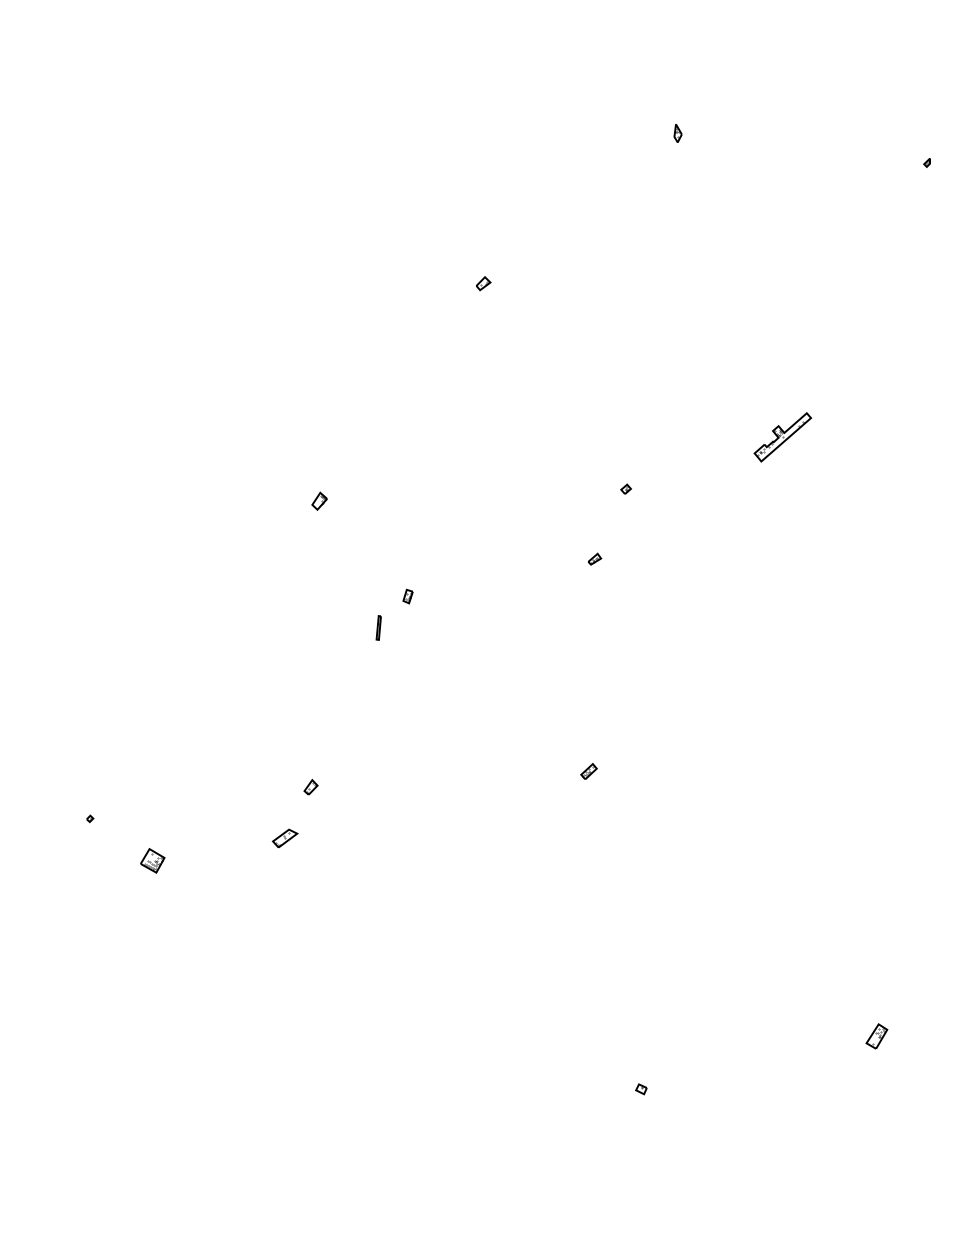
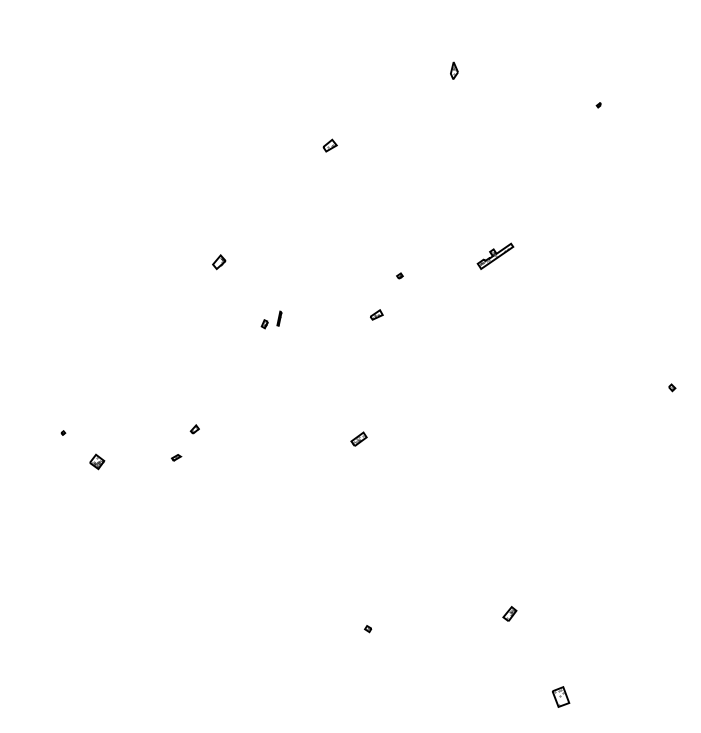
part: (677, 132) -> (454, 70), size x1.6
part: (483, 283) -> (330, 145), size x1.6
part: (319, 501) -> (219, 262), size x1.4
part: (594, 558) -> (376, 314), size x1.6
part: (378, 627) -> (279, 318), moved
part: (587, 770) -> (358, 438), size x1.6
part: (285, 837) -> (176, 457), size x0.6

